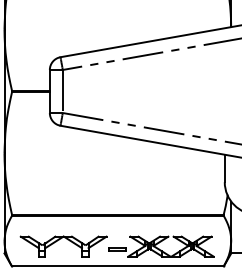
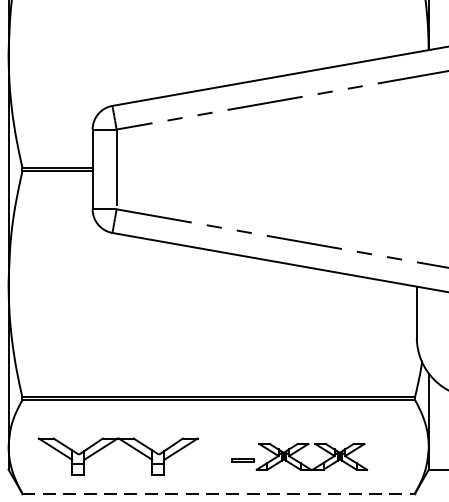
part: (161, 246) -> (299, 456), size x0.7
line: (117, 266) -> (218, 493), solid -> dashed

